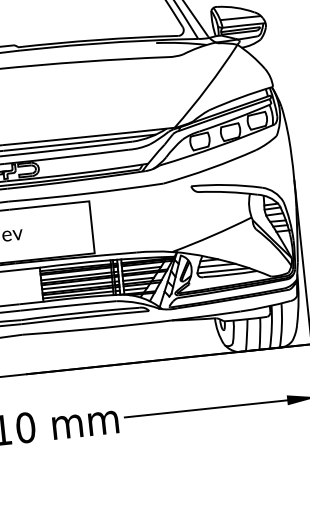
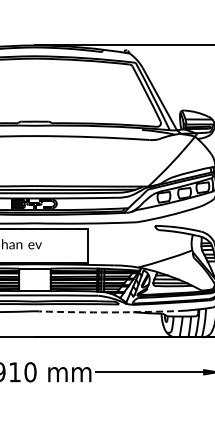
arc: (131, 325) -> (106, 312), solid -> dashed

